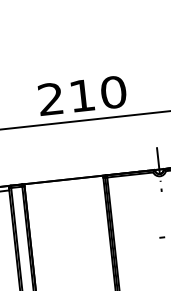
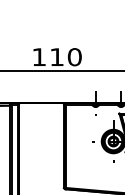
text: (49, 98) -> (38, 56), 210 -> 110

